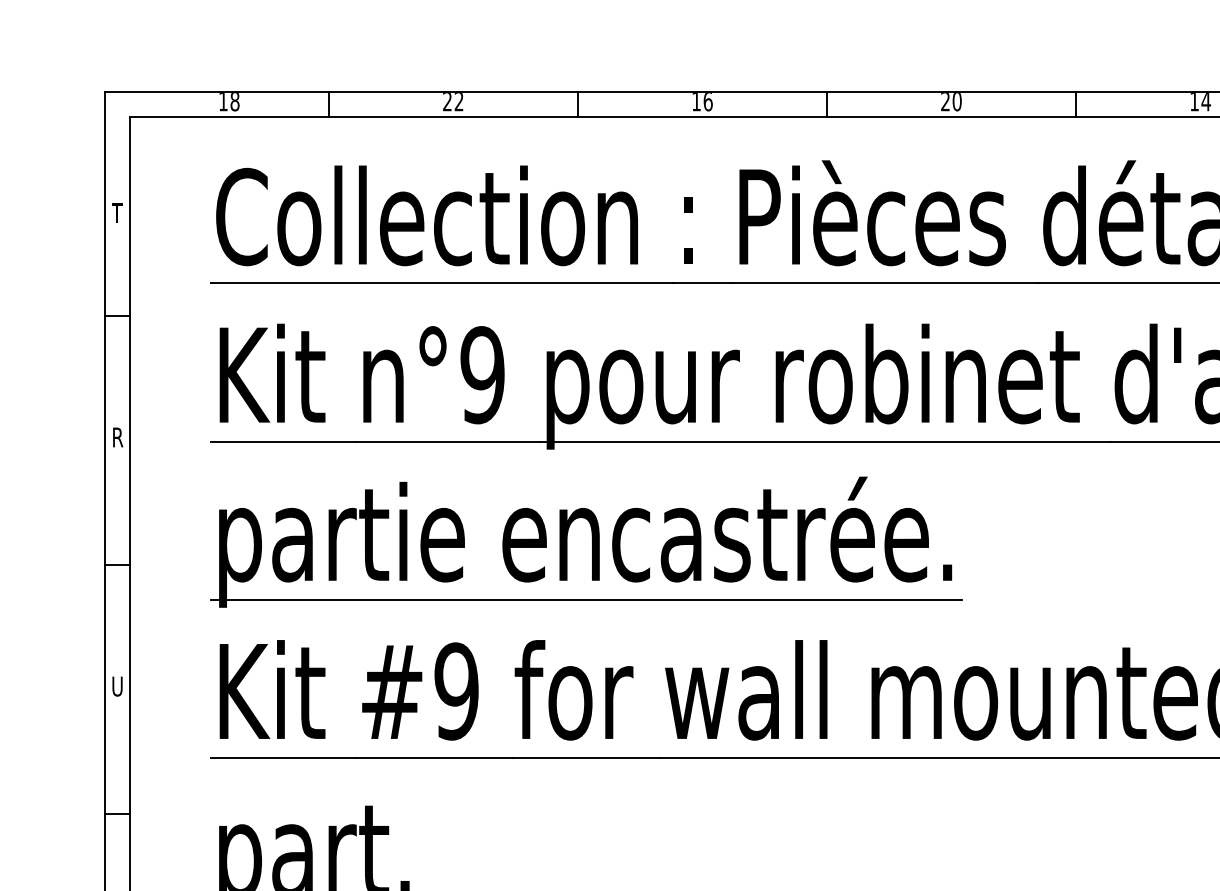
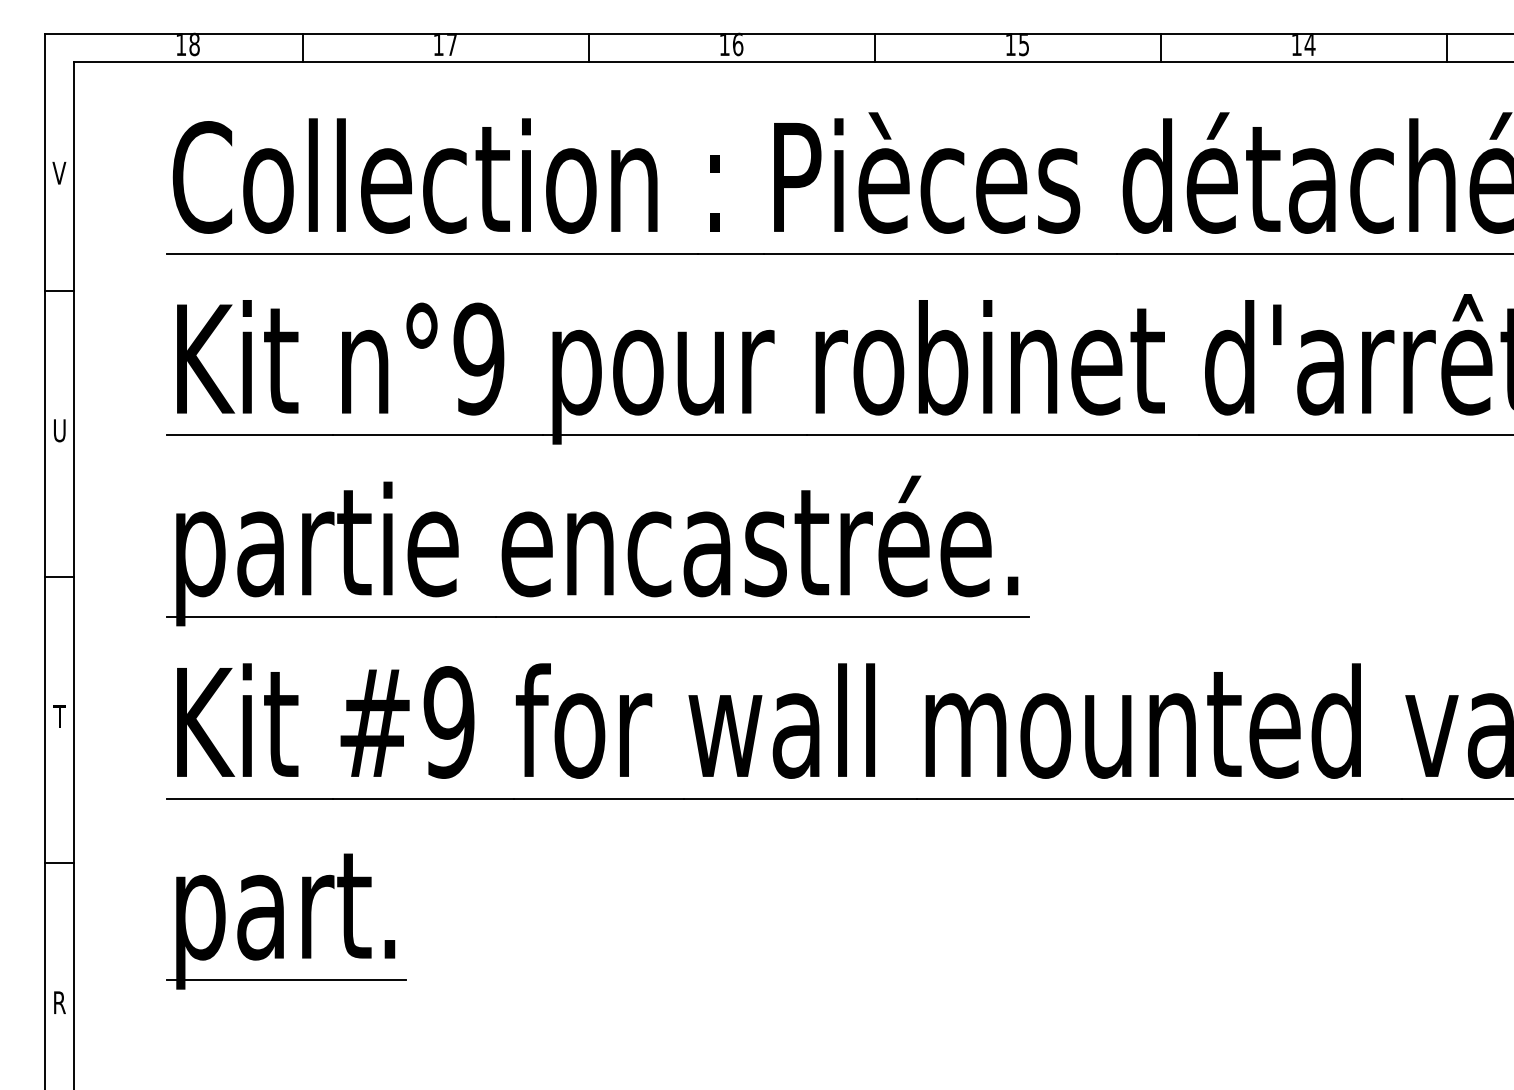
text: (452, 100) -> (444, 43), 22 -> 17
text: (951, 101) -> (1017, 44), 20 -> 15
text: (117, 212) -> (59, 172), T -> V
text: (118, 437) -> (60, 430), R -> U
text: (117, 686) -> (59, 716), U -> T

